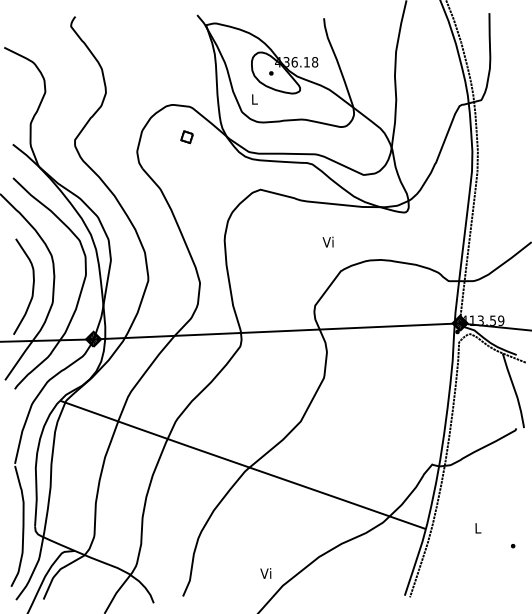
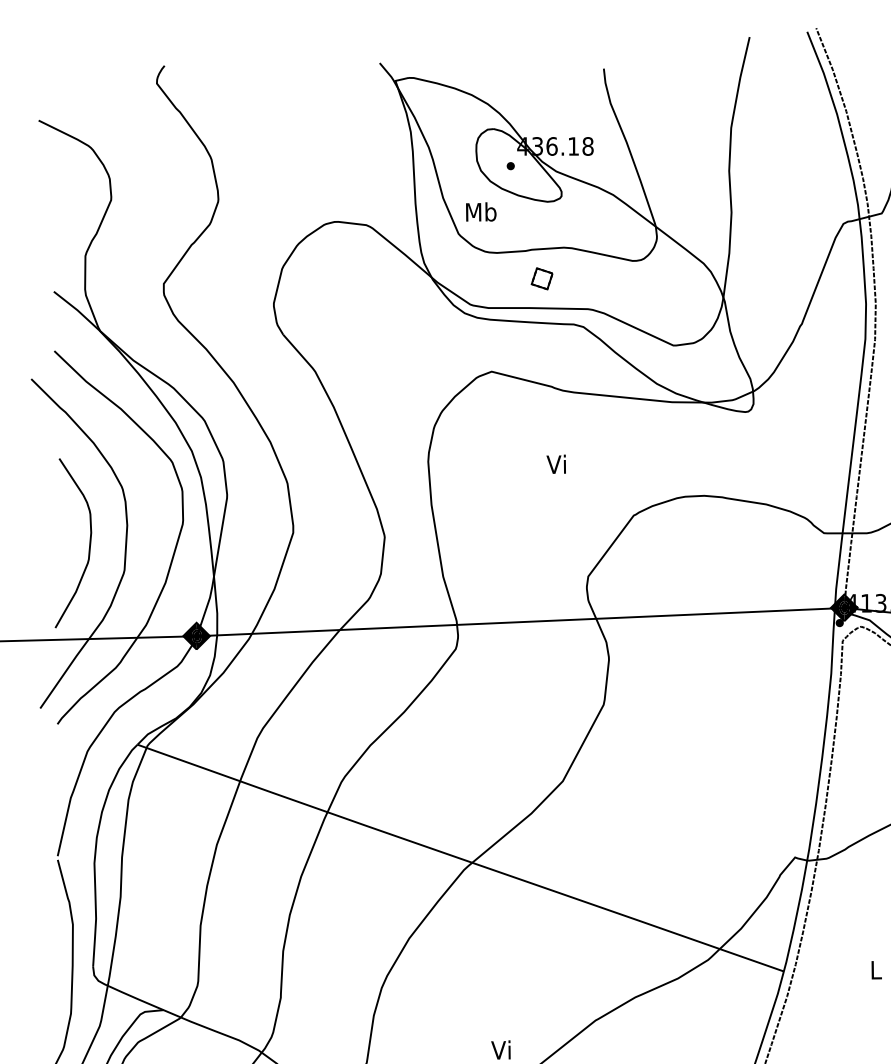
text: (254, 98) -> (480, 210), L -> Mb
part: (186, 137) -> (541, 279), moved
text: (327, 241) -> (555, 463), moved

